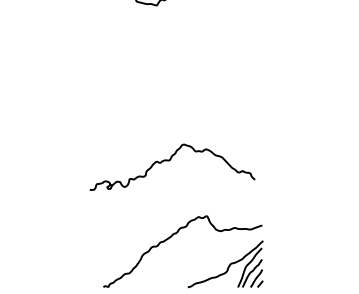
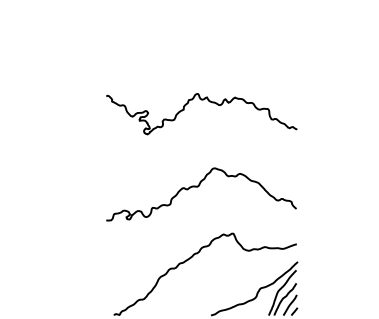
curve: (179, 100) -> (201, 100), added
curve: (169, 161) -> (197, 187), moved

